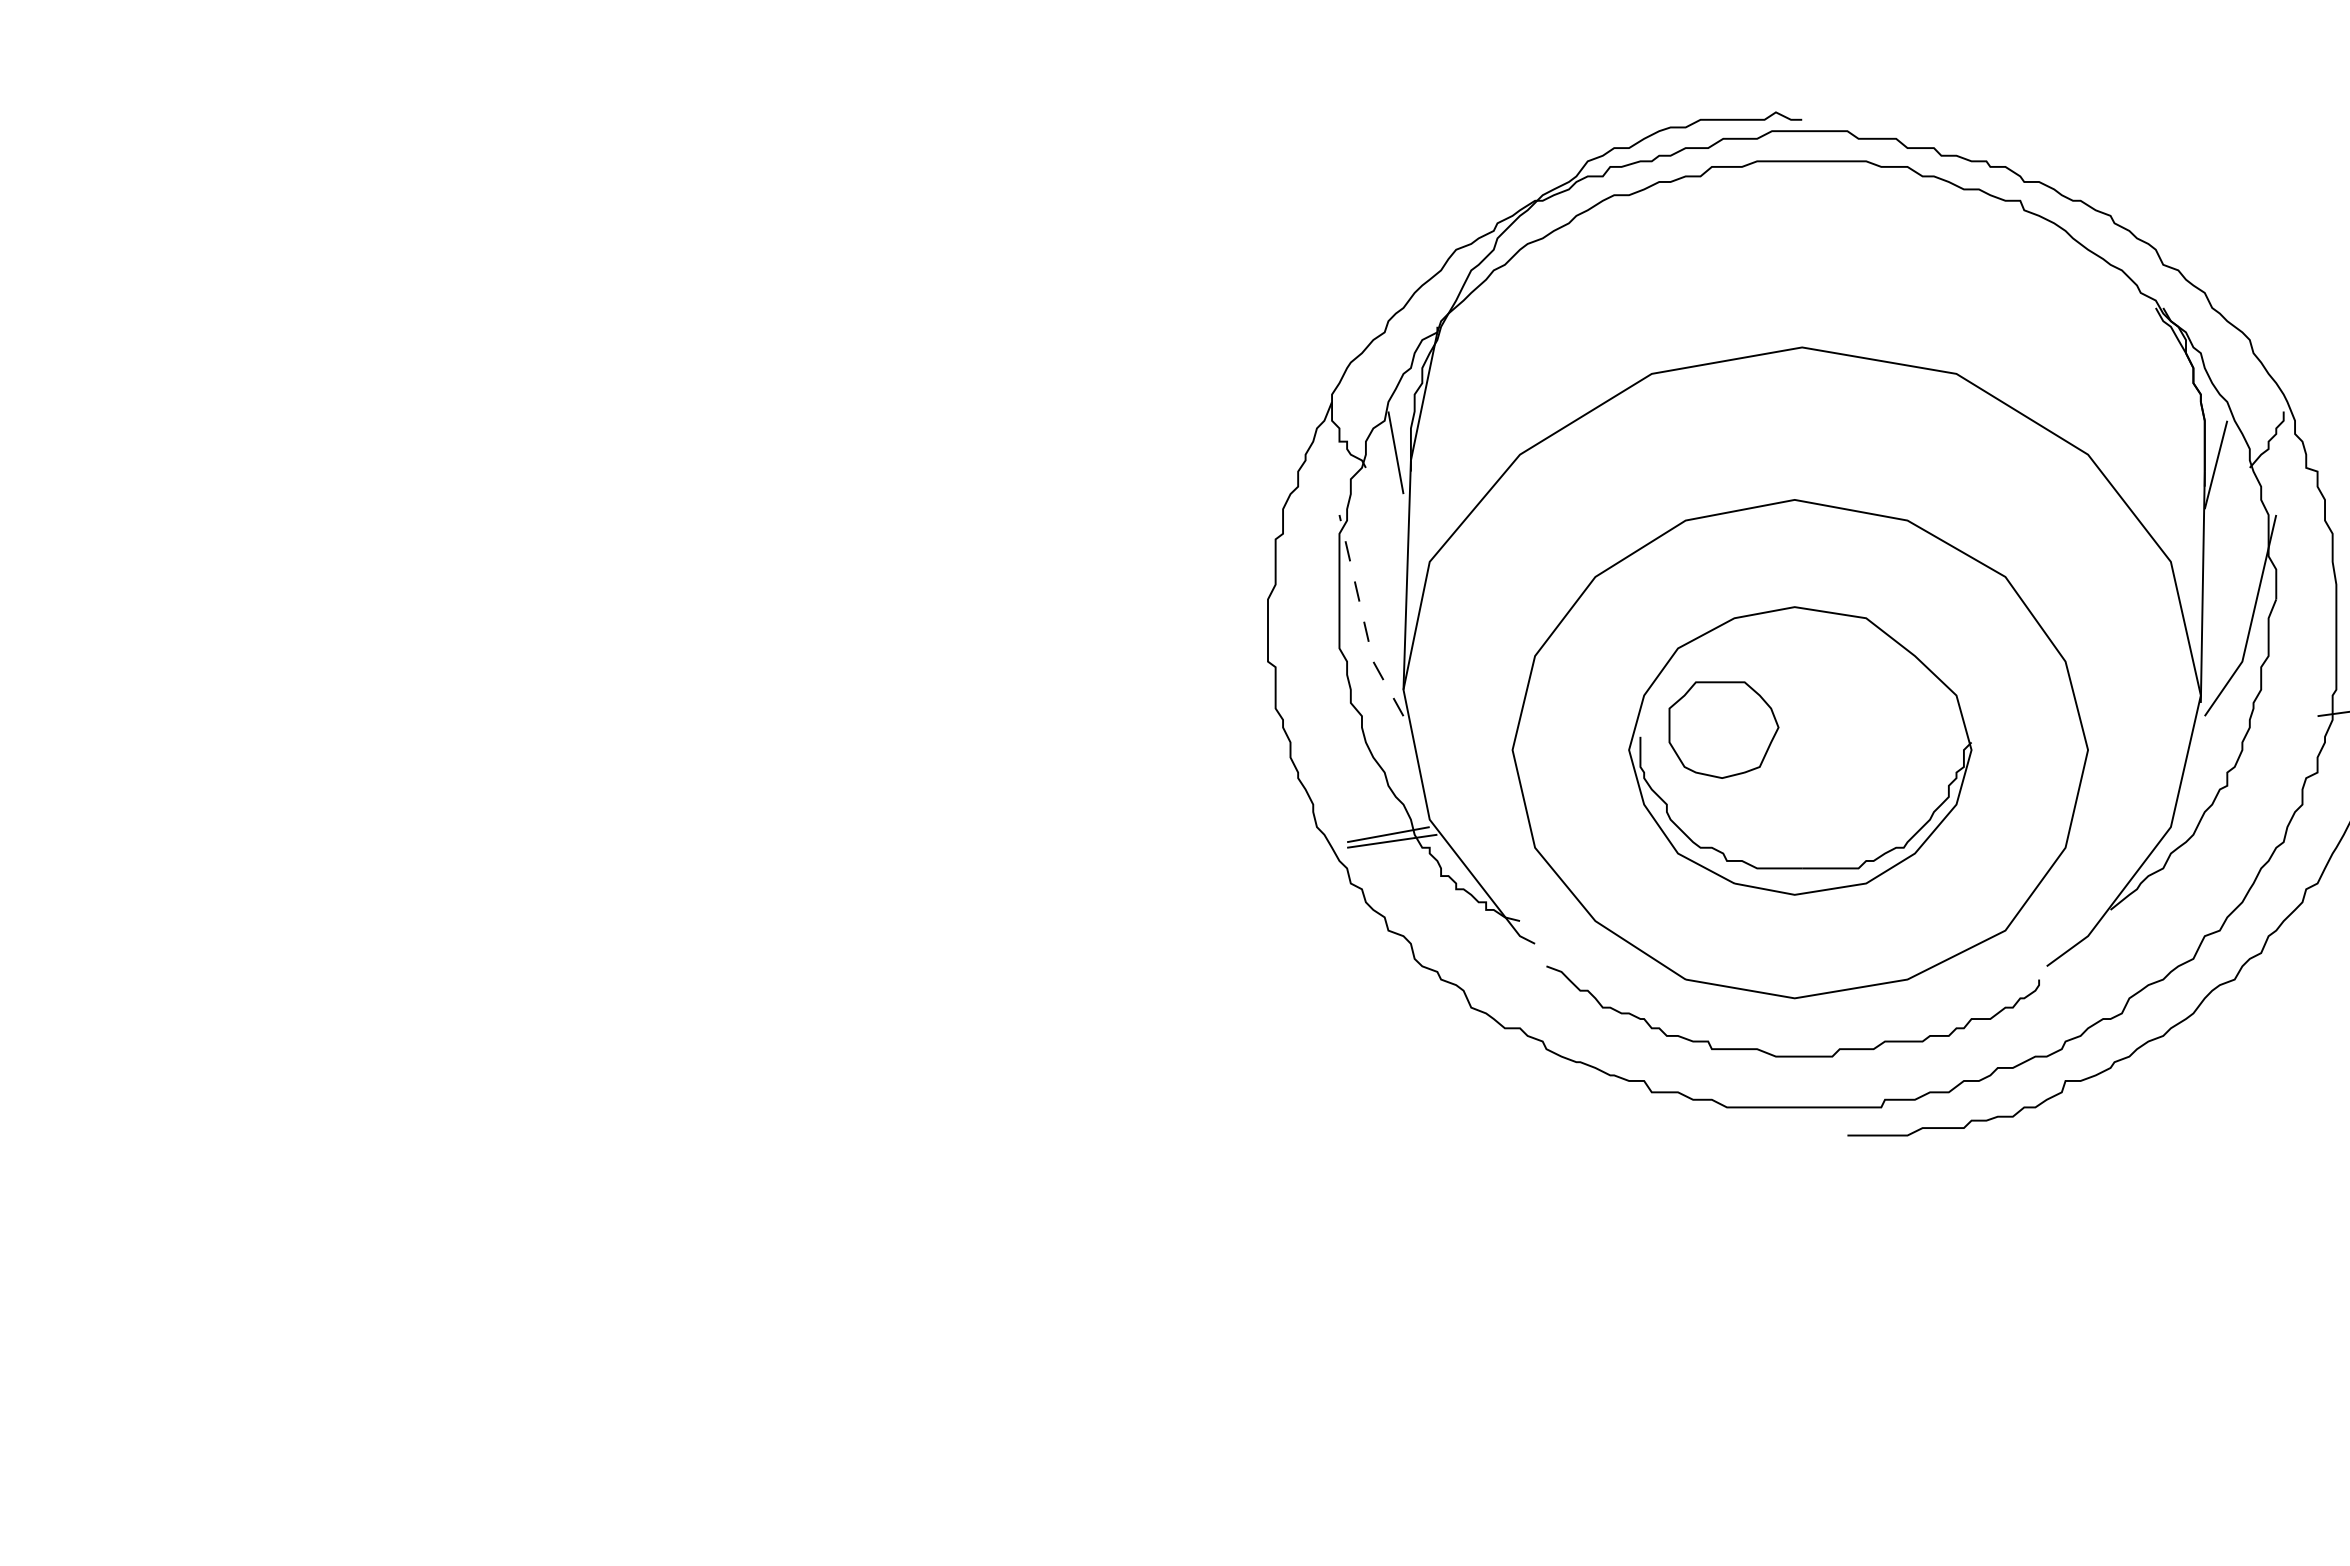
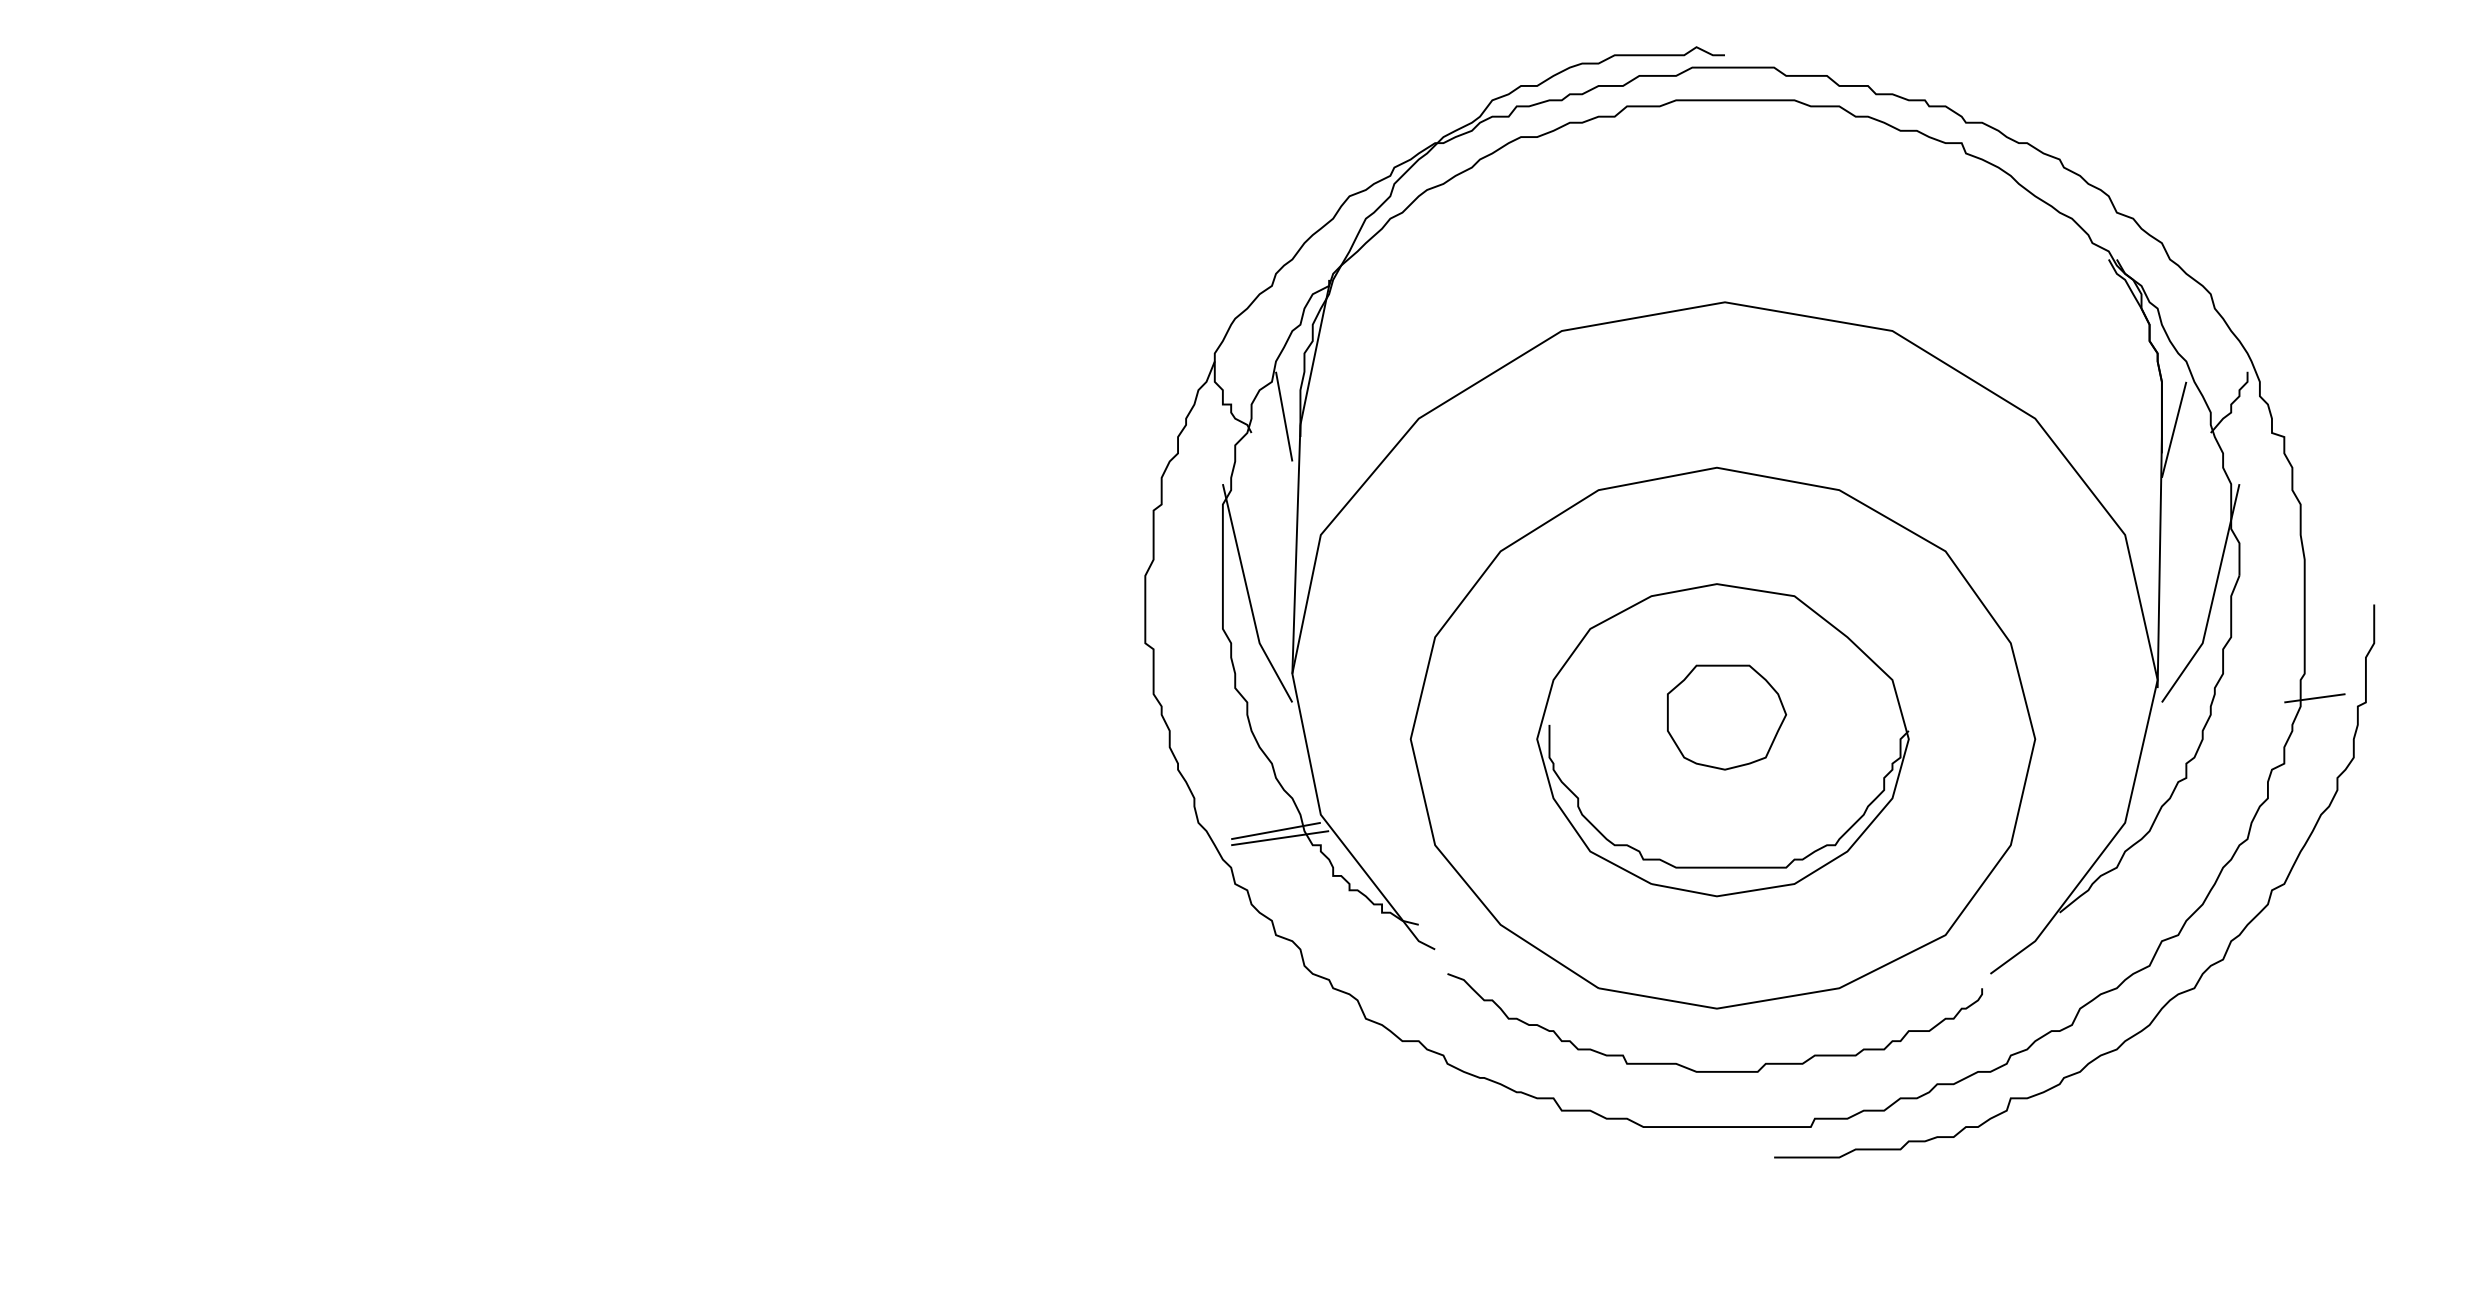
line: (1363, 618) -> (1248, 596), dashed -> solid
part: (1723, 729) -> (1726, 716), moved

